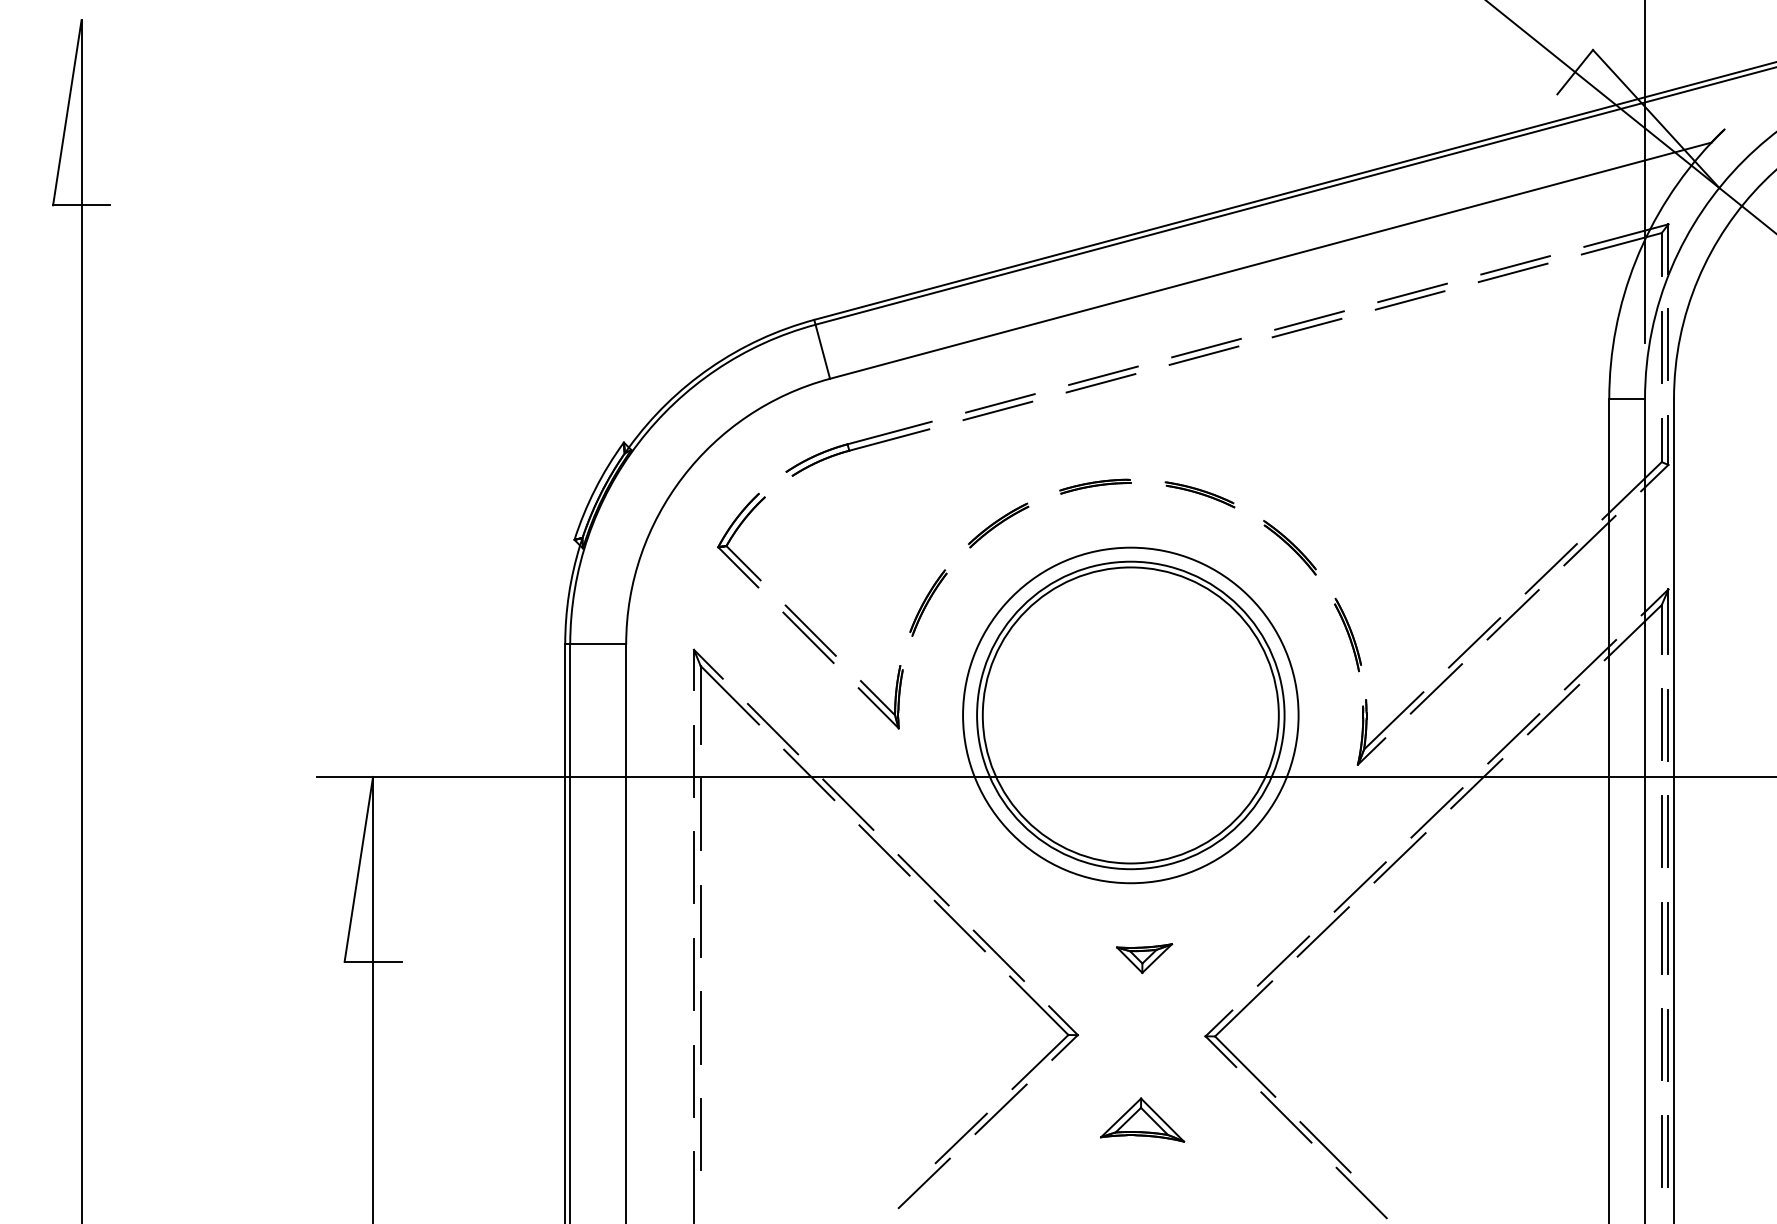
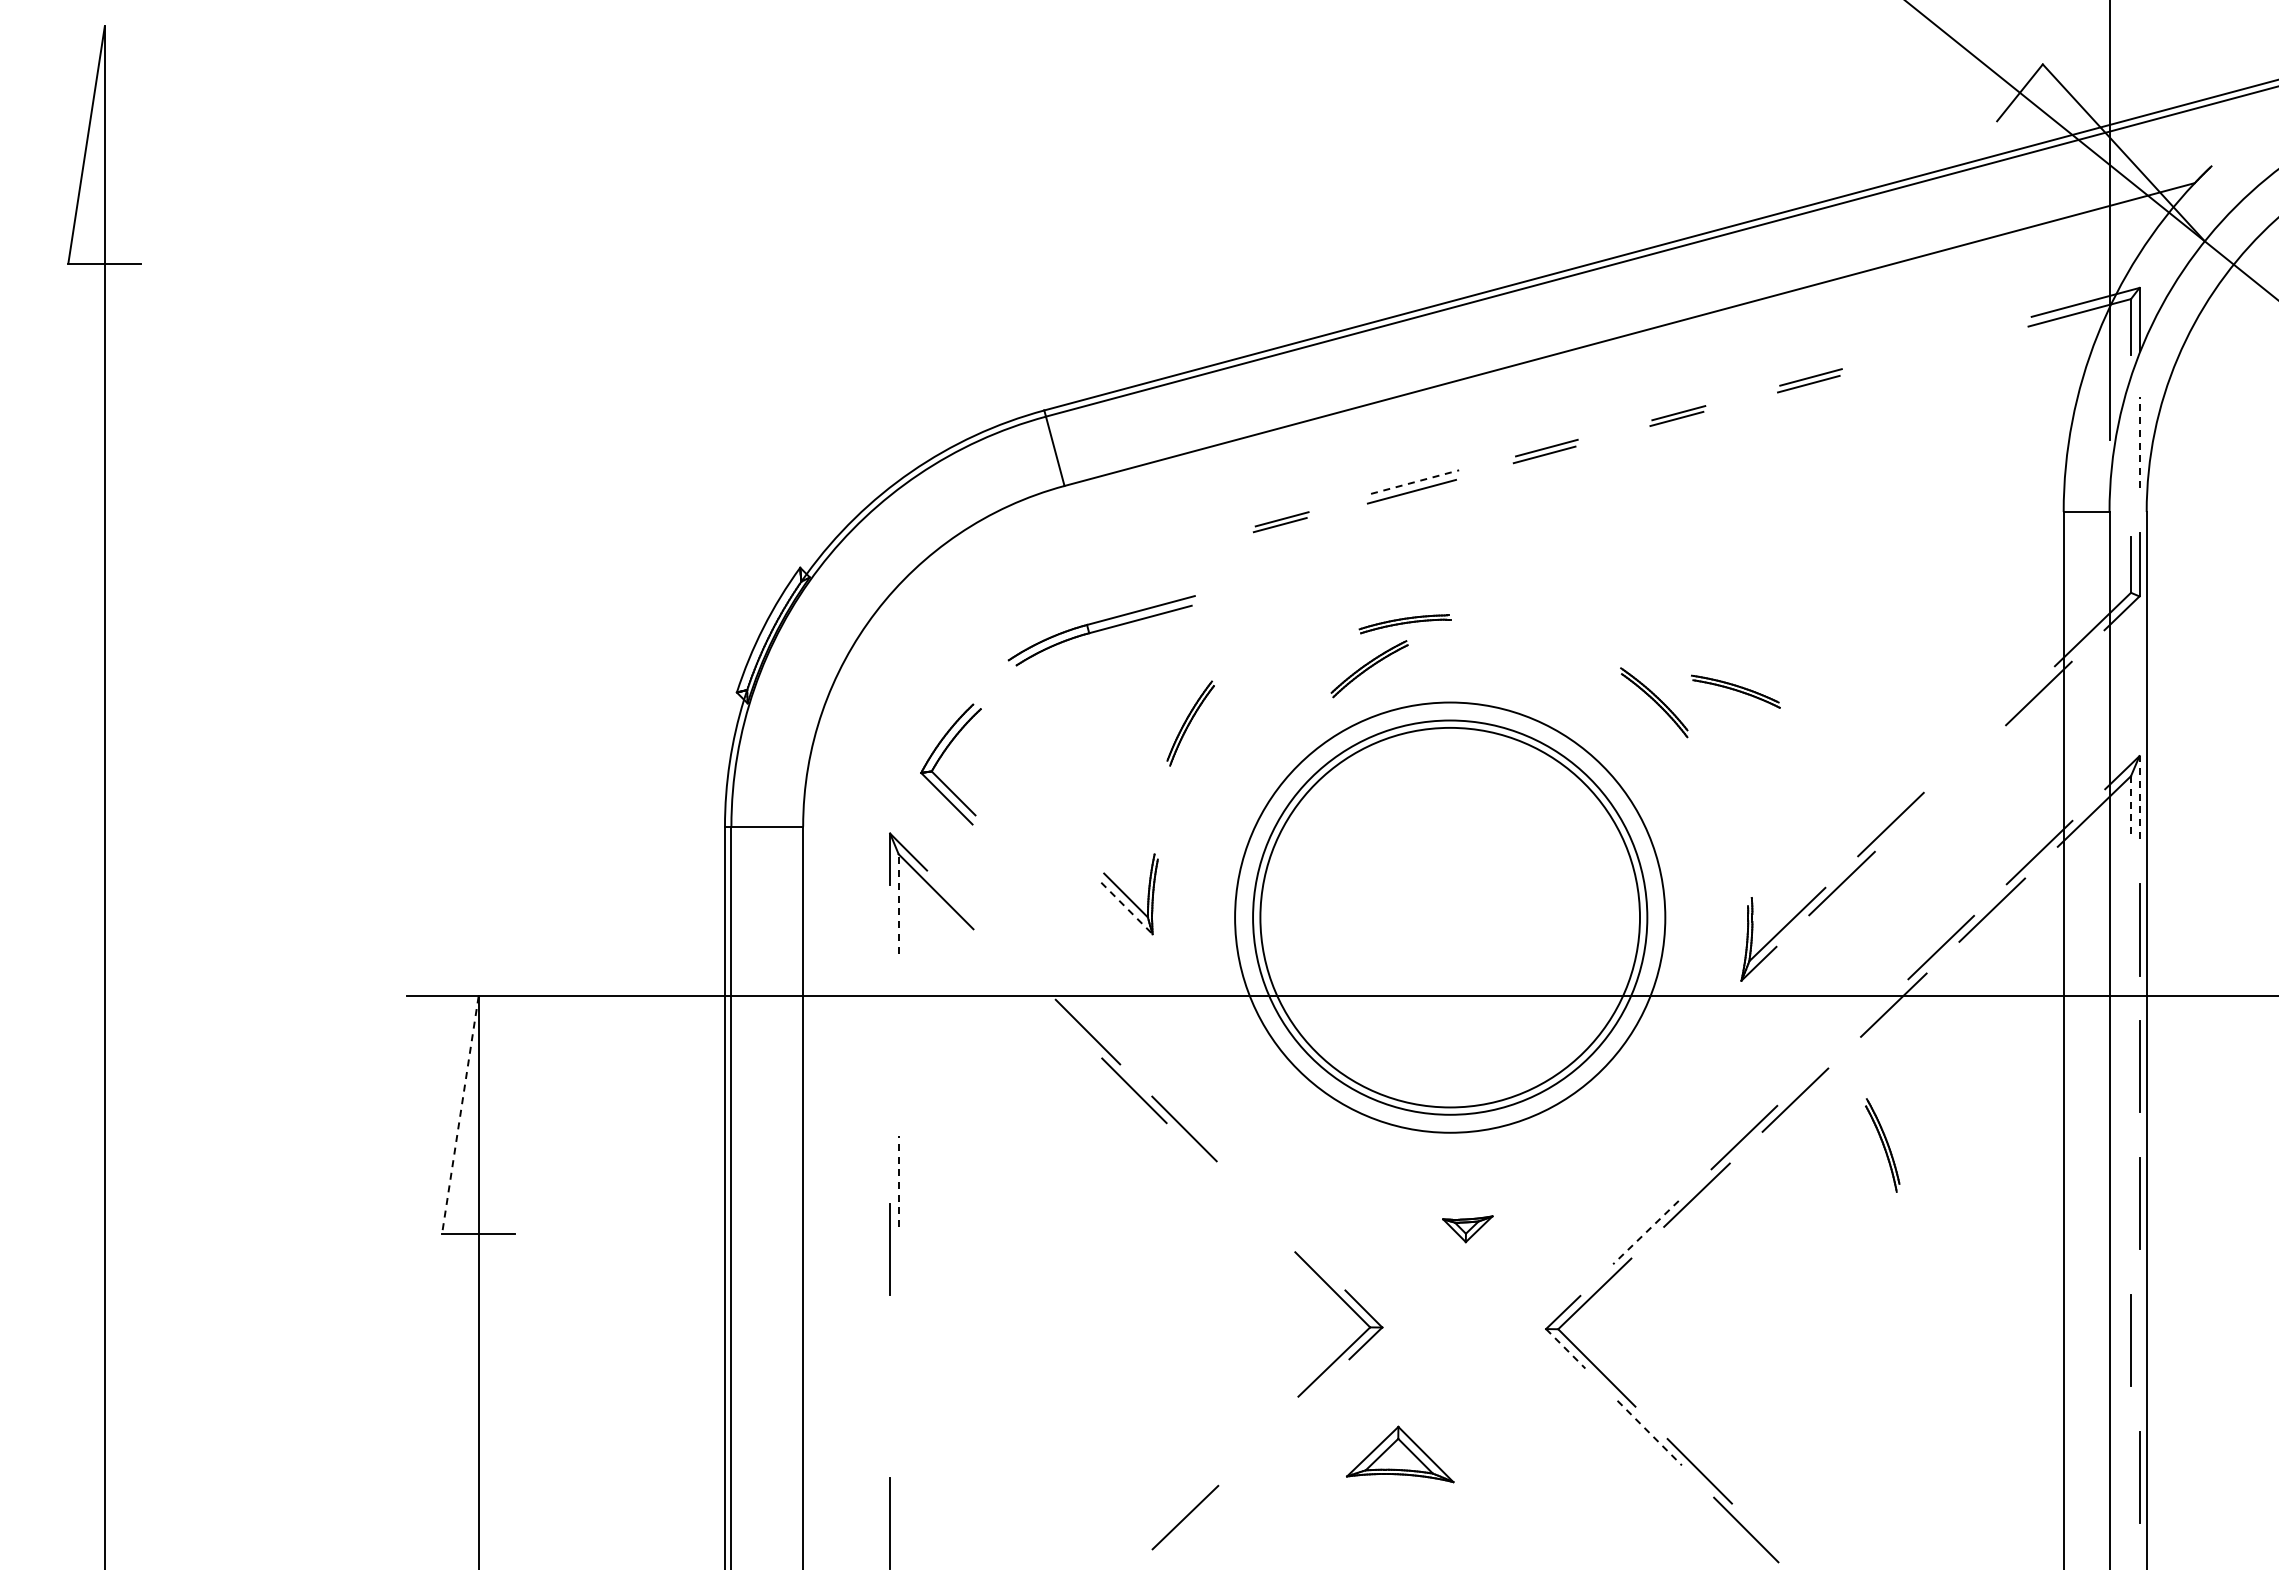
line: (1515, 265) -> (1943, 340), removed
line: (1513, 272) -> (1940, 349), removed
part: (1411, 296) -> (1809, 380), size x0.7
part: (1308, 323) -> (1677, 415), size x0.6
line: (1668, 344) -> (2139, 442), solid -> dashed
line: (1662, 347) -> (2131, 445), removed
part: (1205, 351) -> (1545, 451), size x0.7
line: (1103, 376) -> (1415, 482), solid -> dashed
part: (998, 406) -> (1280, 521), size x0.6
part: (858, 448) -> (1101, 630), moved
part: (1199, 494) -> (1735, 691), moved
part: (998, 525) -> (1369, 669), moved
part: (733, 536) -> (940, 759), moved
line: (1551, 568) -> (1989, 729), removed
part: (928, 603) -> (1190, 723), moved
line: (1513, 614) -> (1940, 788), removed
line: (1668, 621) -> (2139, 797), solid -> dashed
line: (1662, 629) -> (2131, 807), solid -> dashed
line: (810, 630) -> (1039, 808), removed
part: (1347, 635) -> (1882, 1145), moved
line: (808, 637) -> (1036, 817), removed
line: (700, 704) -> (898, 903), solid -> dashed
line: (879, 708) -> (1127, 908), solid -> dashed
line: (1661, 724) -> (2130, 929), removed
line: (773, 728) -> (991, 934), removed
line: (694, 760) -> (890, 975), removed
line: (808, 774) -> (1037, 993), removed
line: (1436, 812) -> (1842, 1042), removed
line: (700, 814) -> (898, 1044), removed
line: (1661, 831) -> (2130, 1066), removed
line: (694, 867) -> (890, 1112), removed
line: (358, 869) -> (460, 1115), solid -> dashed
line: (700, 921) -> (898, 1181), solid -> dashed
line: (959, 925) -> (1230, 1187), removed
line: (1662, 937) -> (2131, 1202), removed
line: (998, 955) -> (1280, 1225), removed
part: (1144, 957) -> (1467, 1228), size x0.7
line: (1283, 961) -> (1645, 1232), solid -> dashed
line: (700, 1027) -> (898, 1317), removed
line: (1668, 1044) -> (2139, 1339), removed
line: (1220, 1051) -> (1565, 1348), solid -> dashed
line: (694, 1081) -> (890, 1386), removed
line: (1000, 1109) -> (1283, 1422), removed
line: (1286, 1117) -> (1649, 1433), solid -> dashed
part: (1142, 1120) -> (1400, 1454), moved
line: (700, 1134) -> (898, 1454), removed
line: (961, 1138) -> (1232, 1459), removed
line: (1662, 1151) -> (2131, 1476), removed

